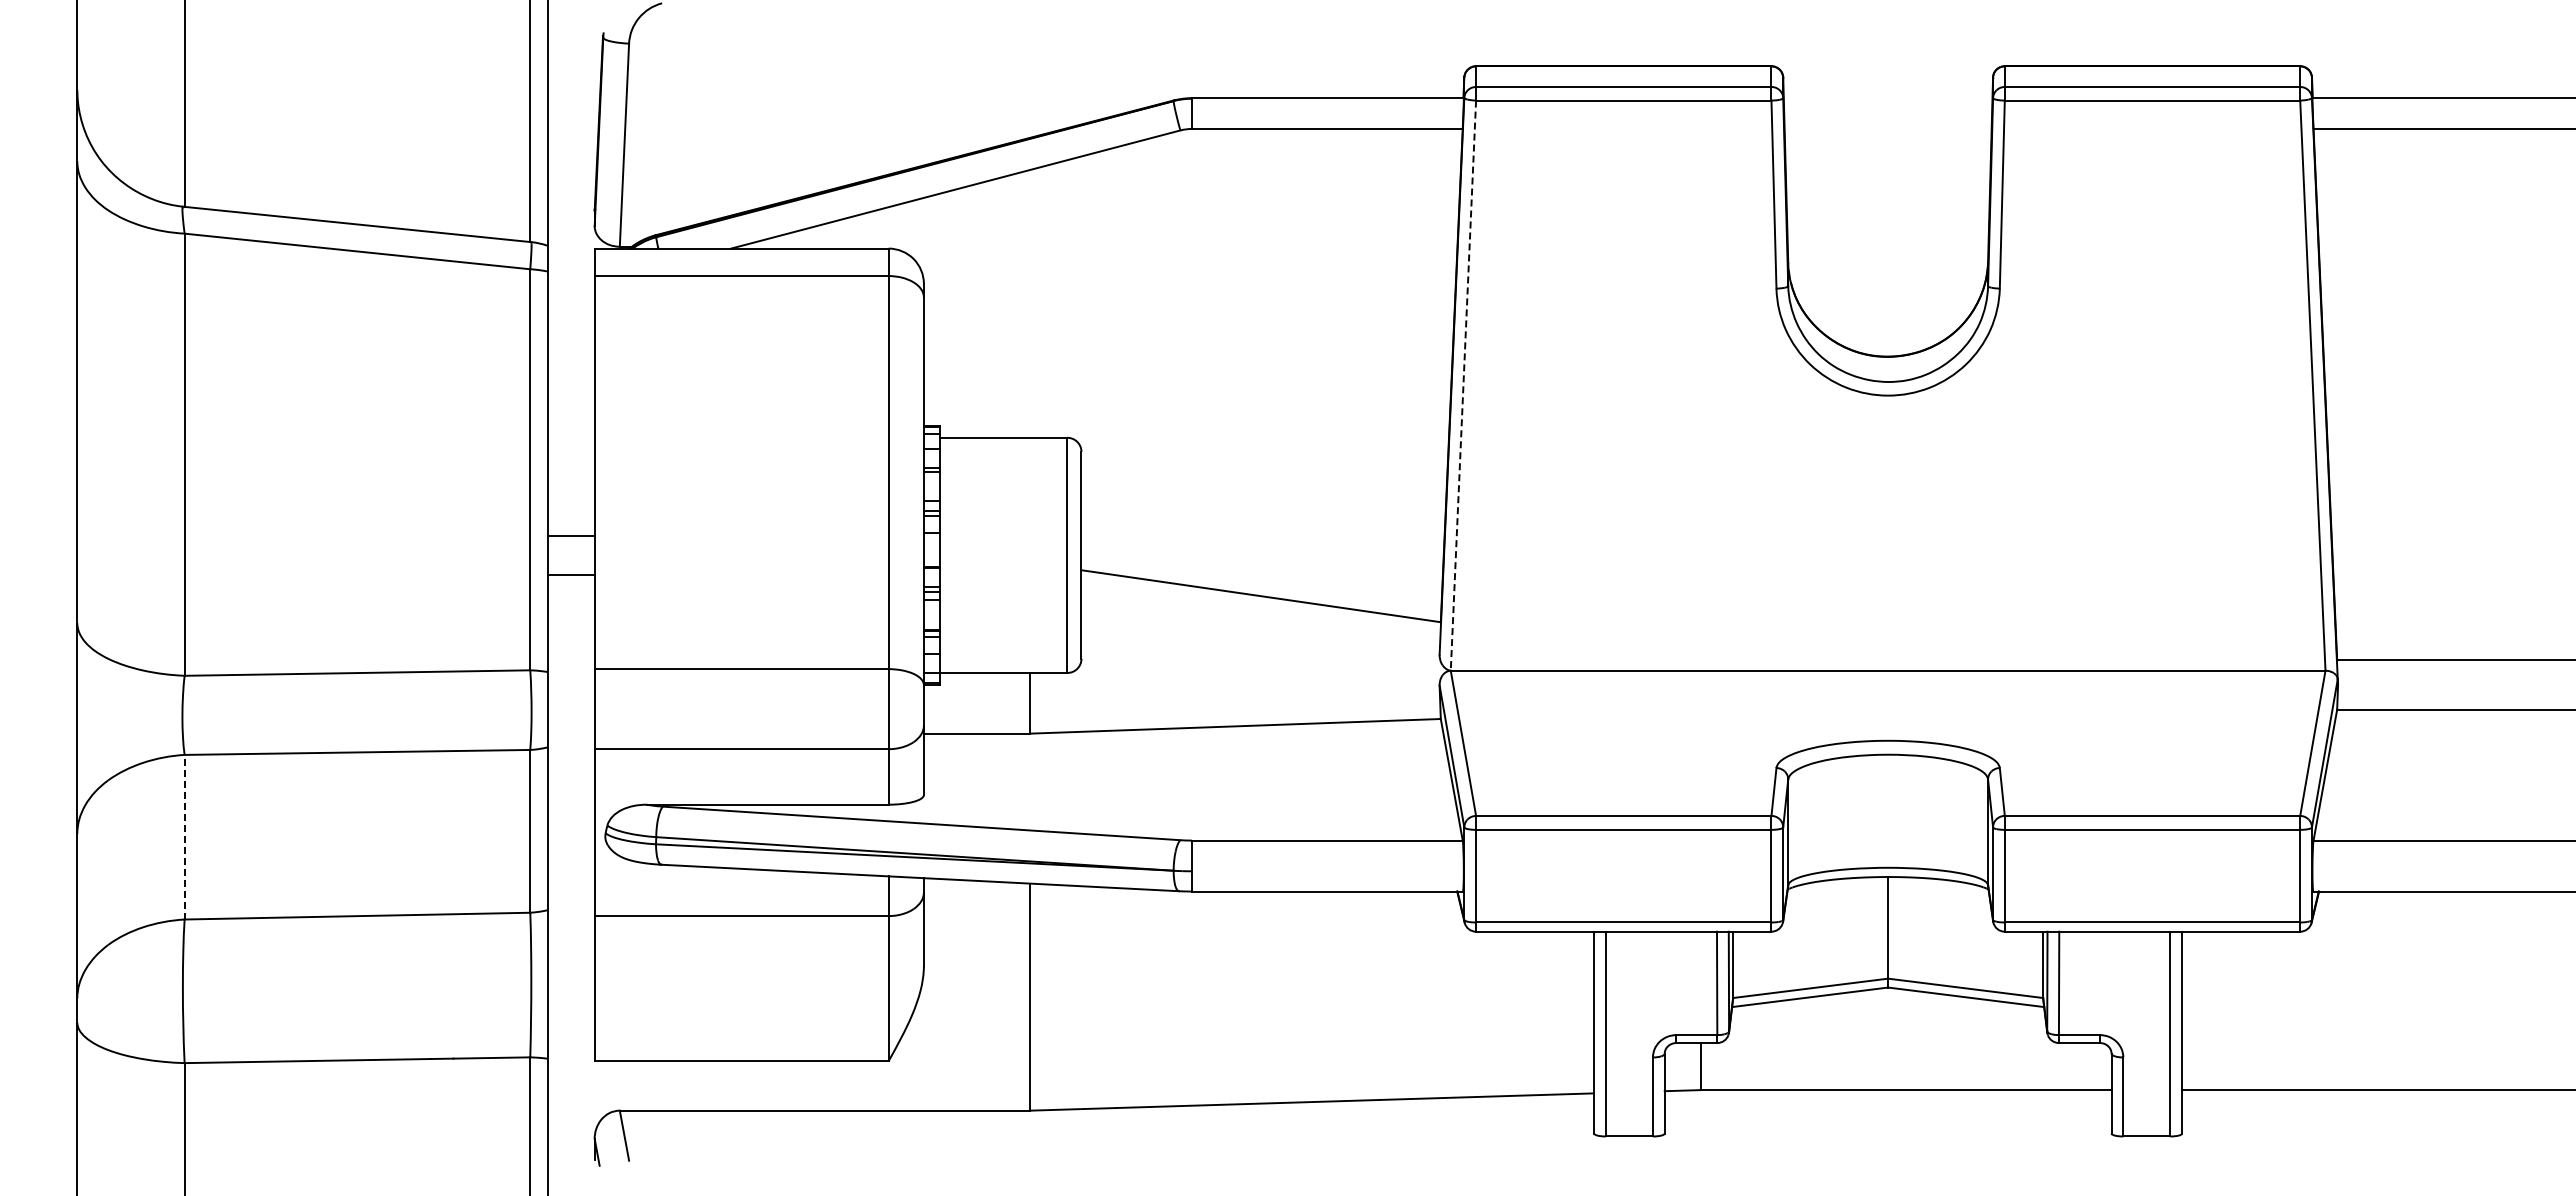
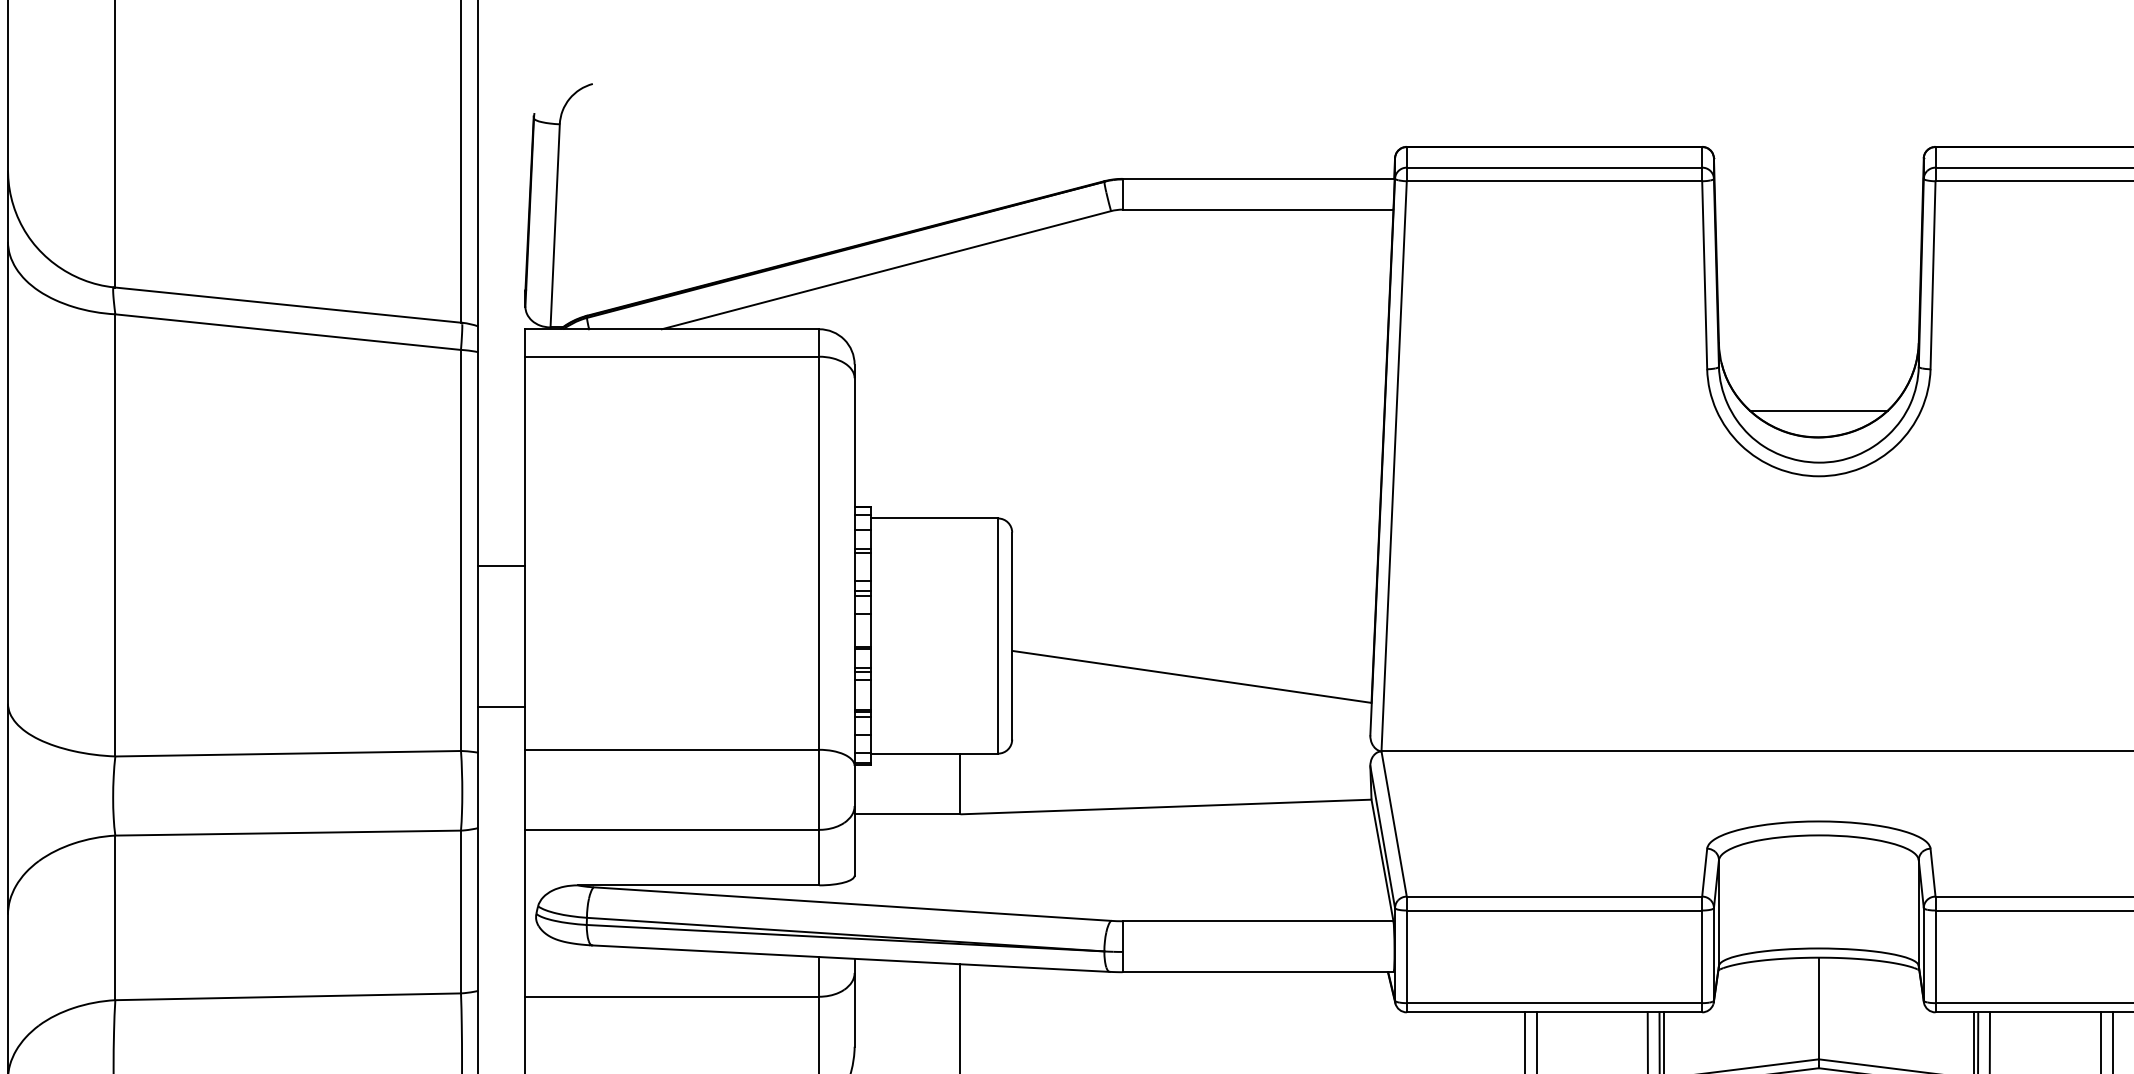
line: (1887, 330) -> (1818, 411), added
line: (1463, 386) -> (1394, 467), dashed -> solid
line: (570, 535) -> (501, 565), moved
line: (570, 574) -> (501, 706), moved
line: (184, 836) -> (115, 917), dashed -> solid

